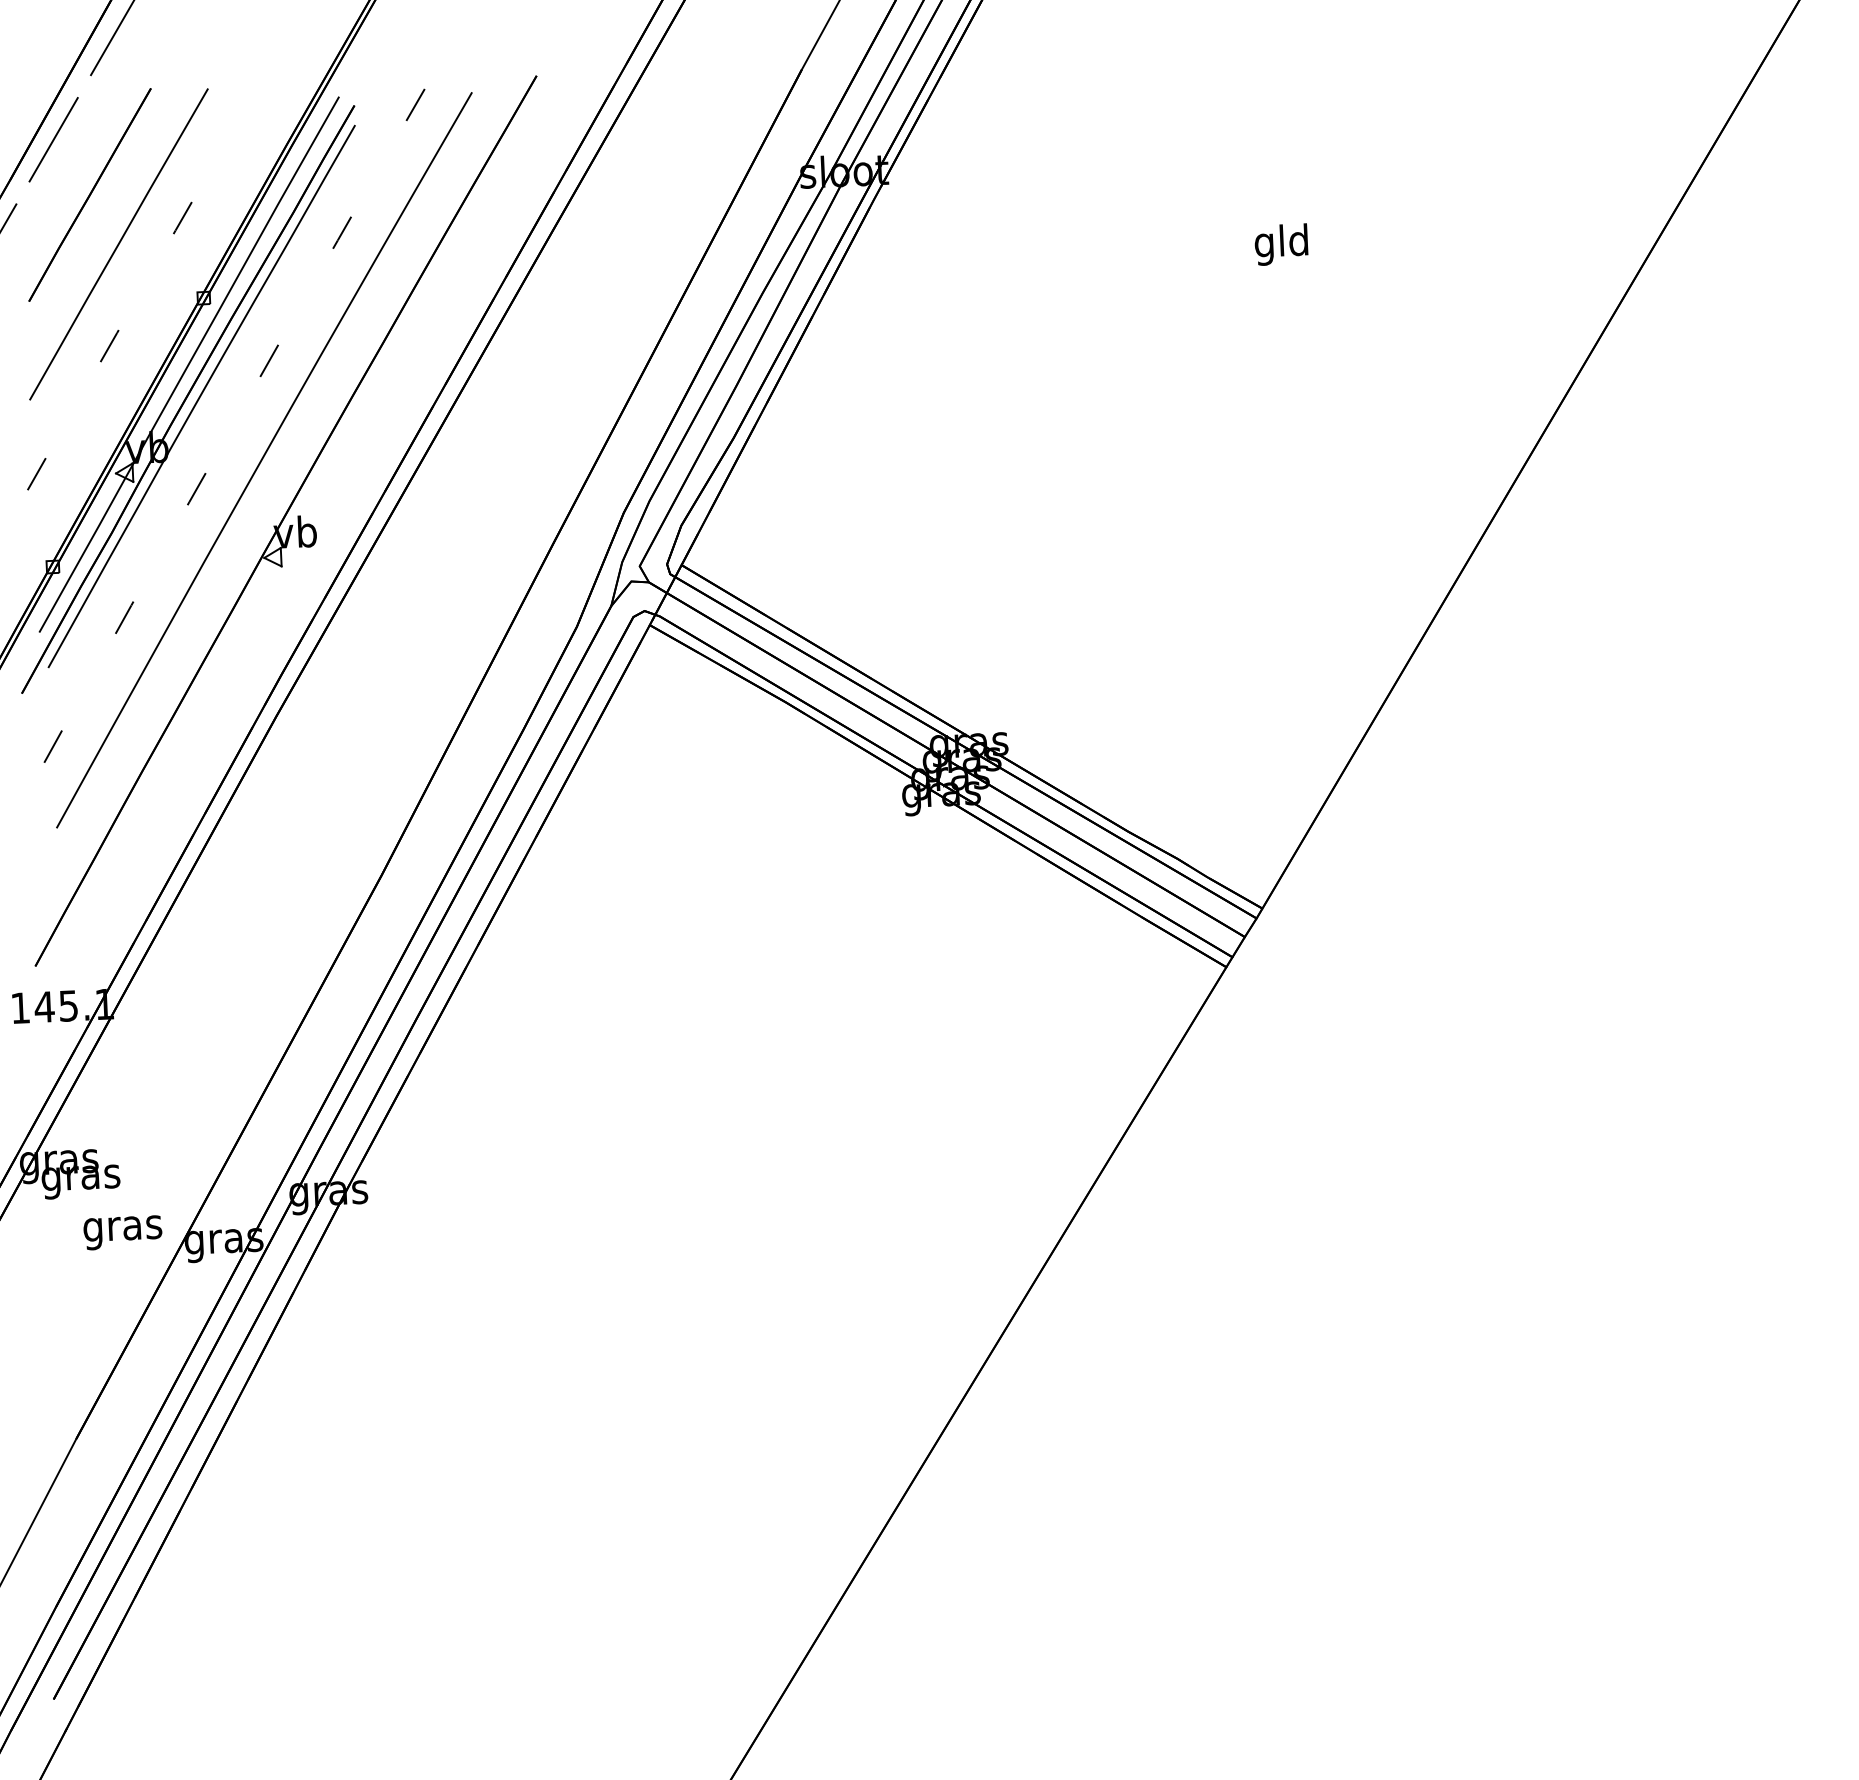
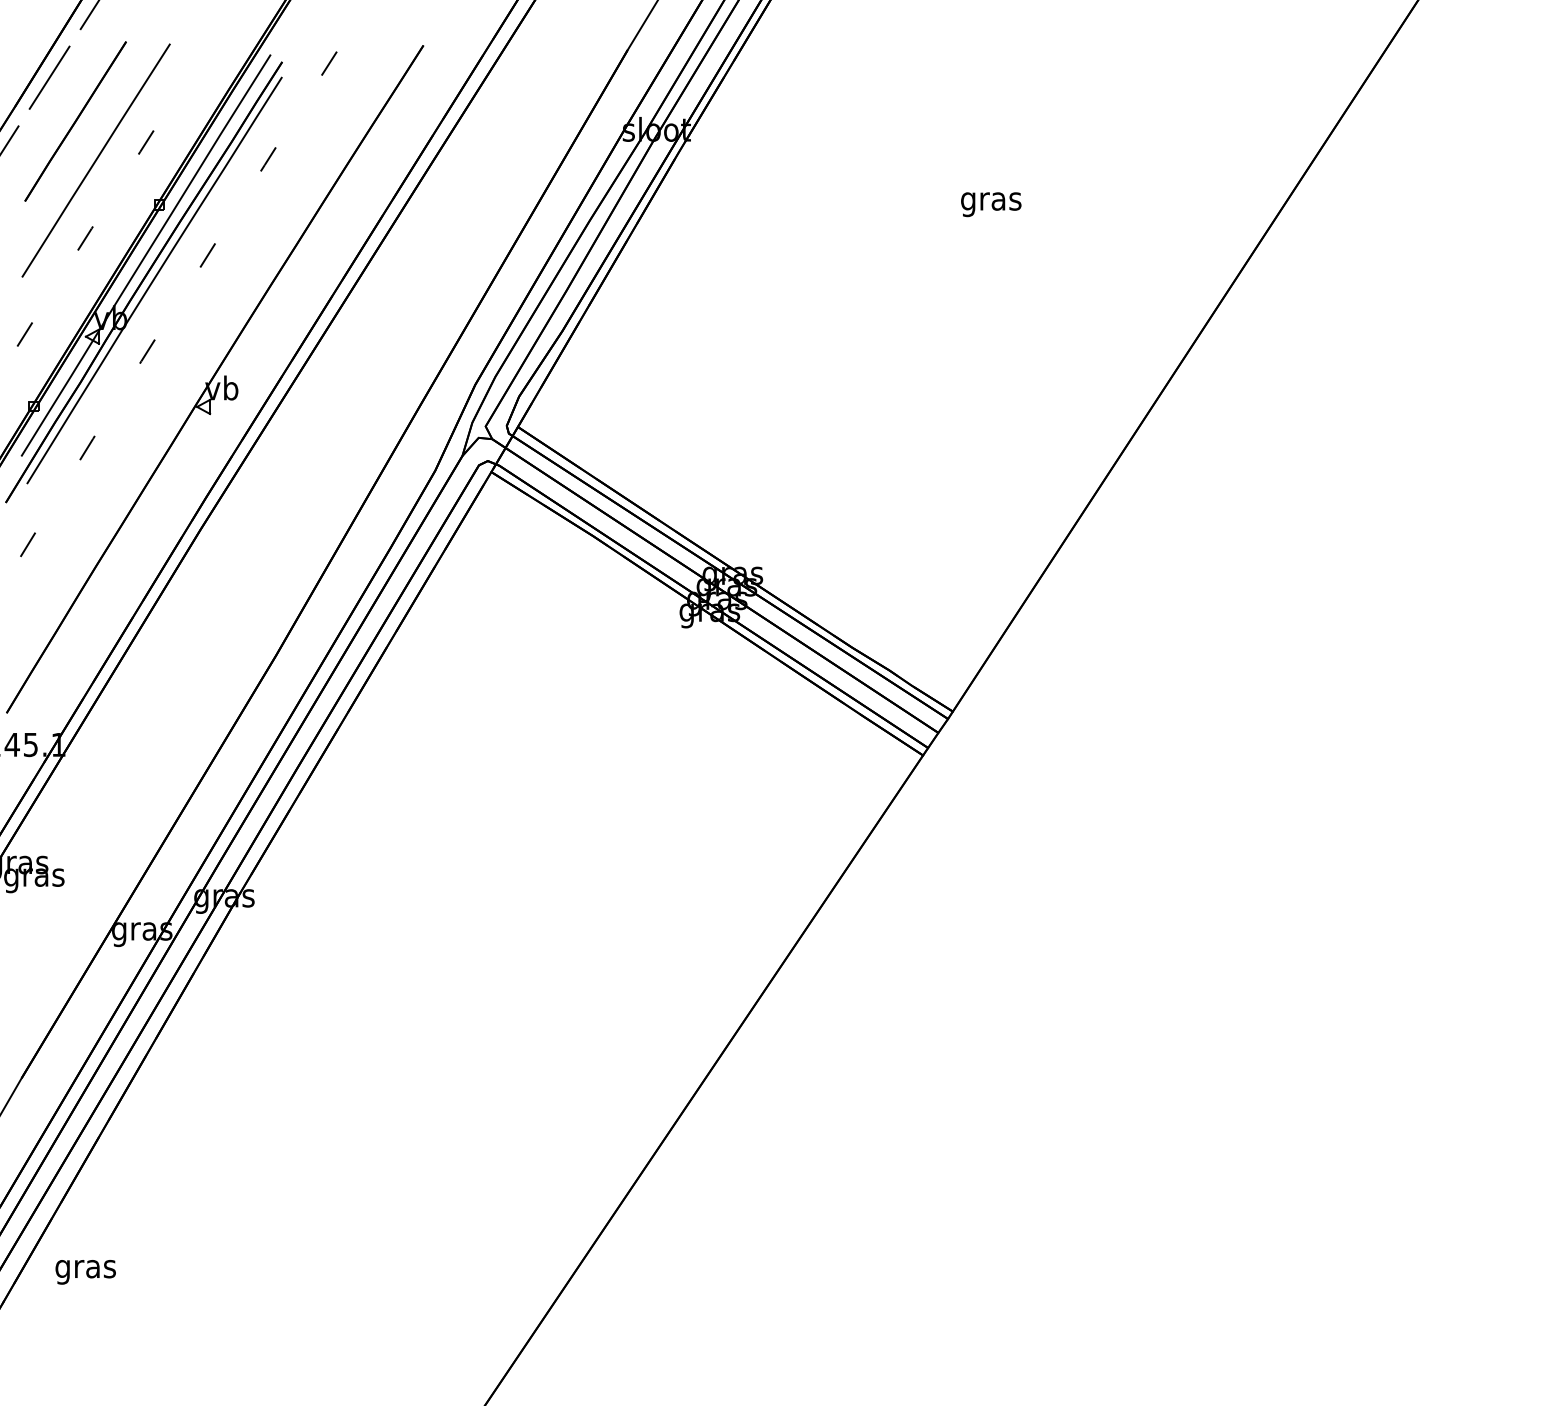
text: (1282, 244) -> (991, 201), gld -> gras
curve: (264, 458) -> (200, 330), removed
text: (122, 1233) -> (85, 1272), moved

